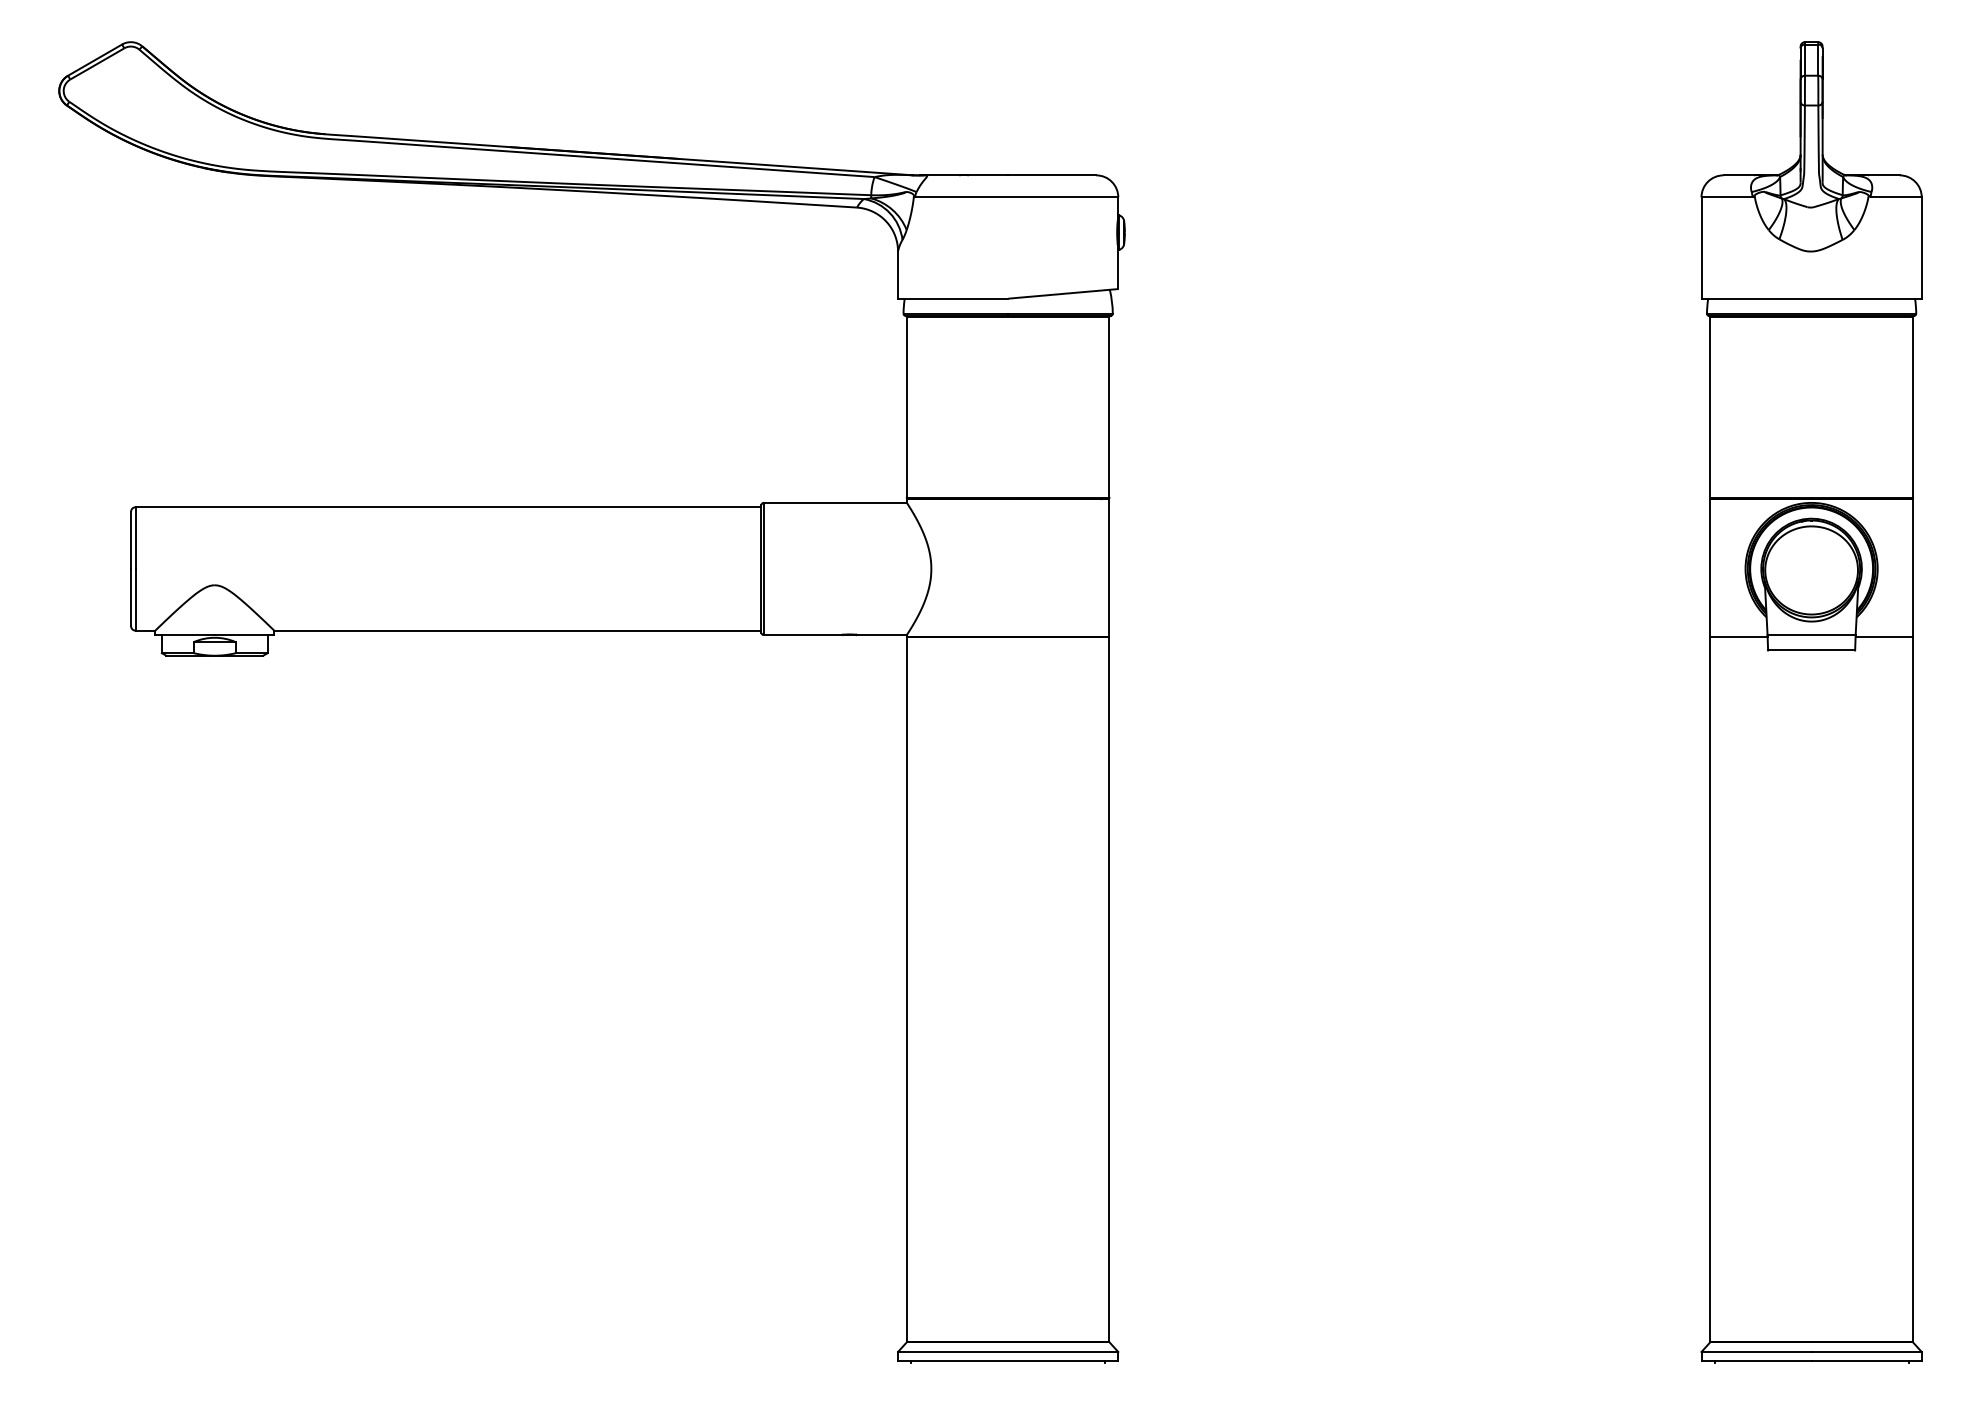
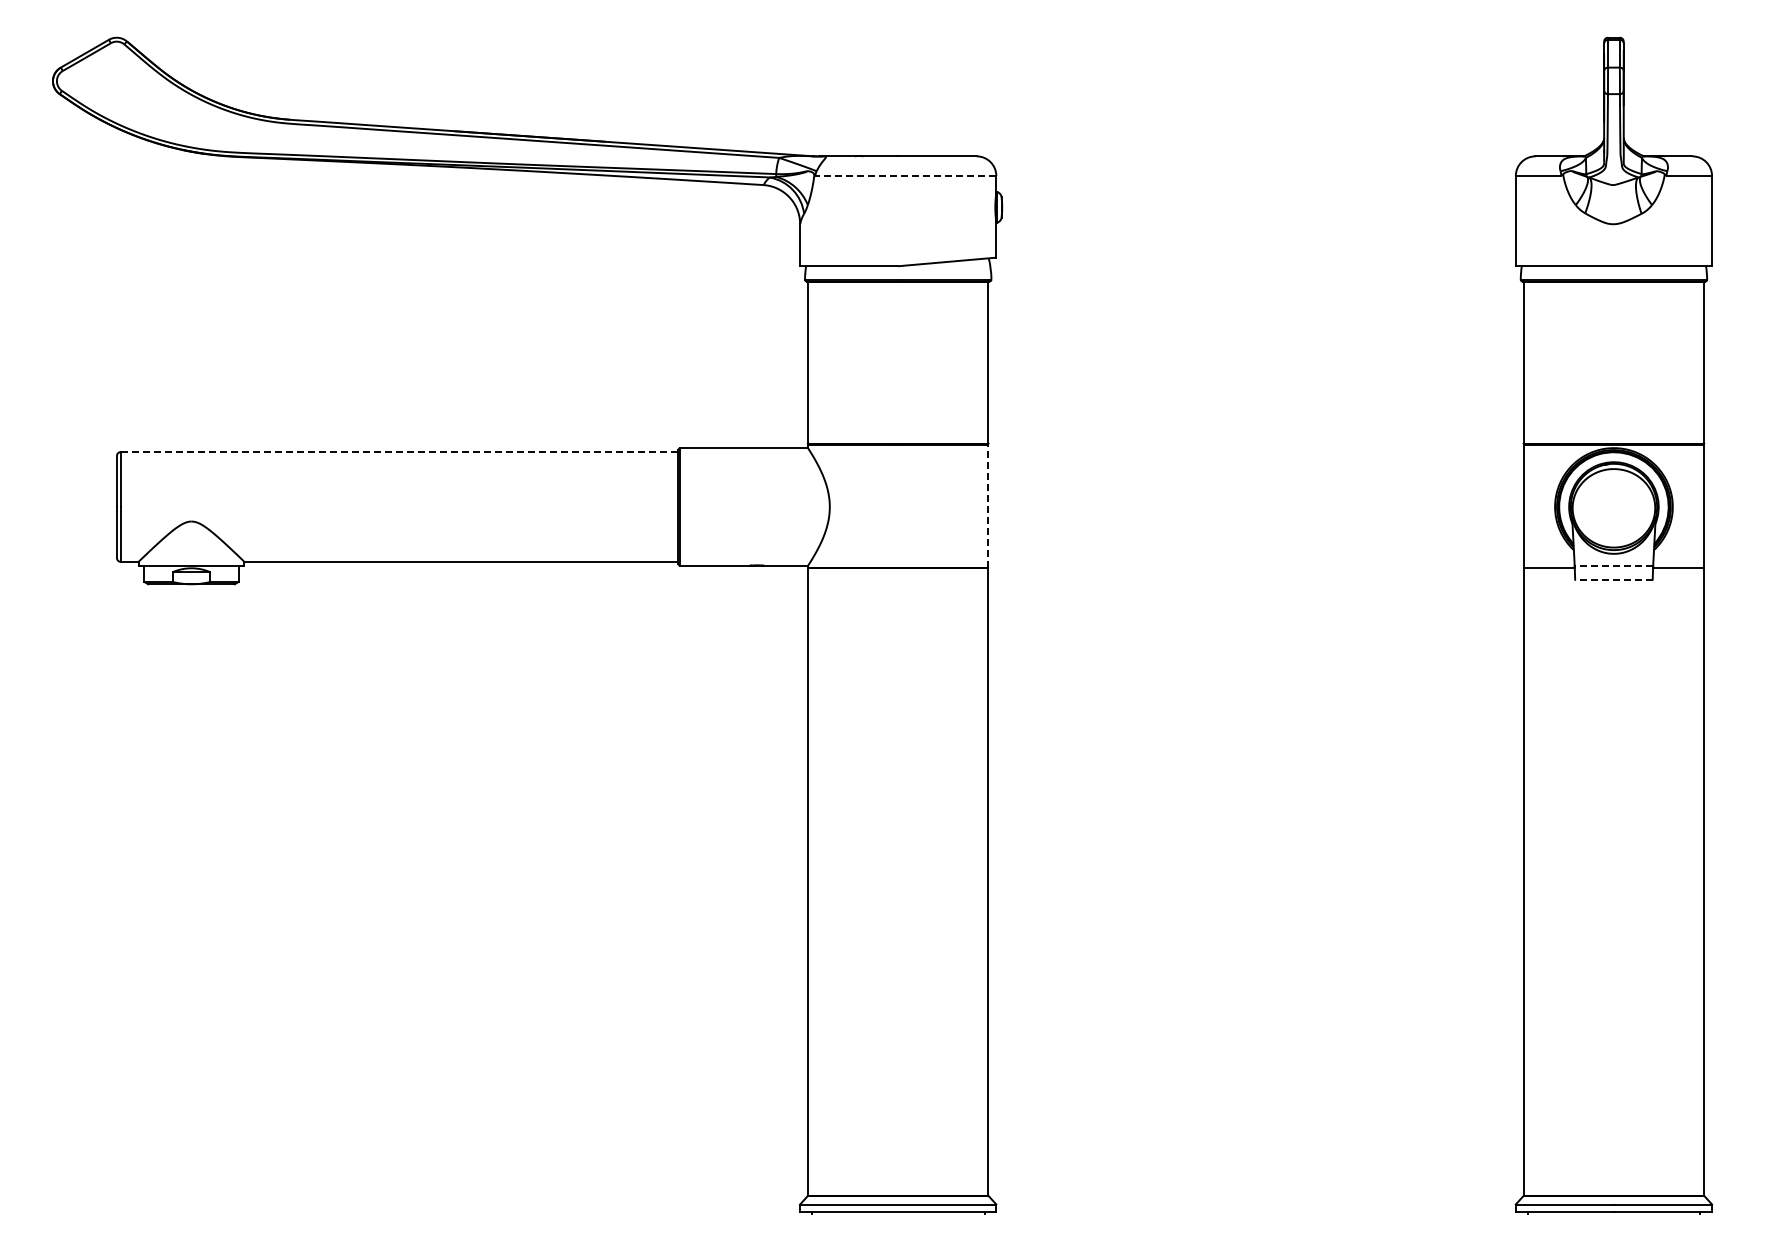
line: (1016, 197) -> (905, 176), solid -> dashed
line: (448, 507) -> (399, 452), solid -> dashed
line: (1109, 568) -> (988, 506), solid -> dashed
line: (1811, 634) -> (1613, 565), solid -> dashed
line: (1811, 650) -> (1613, 579), solid -> dashed

